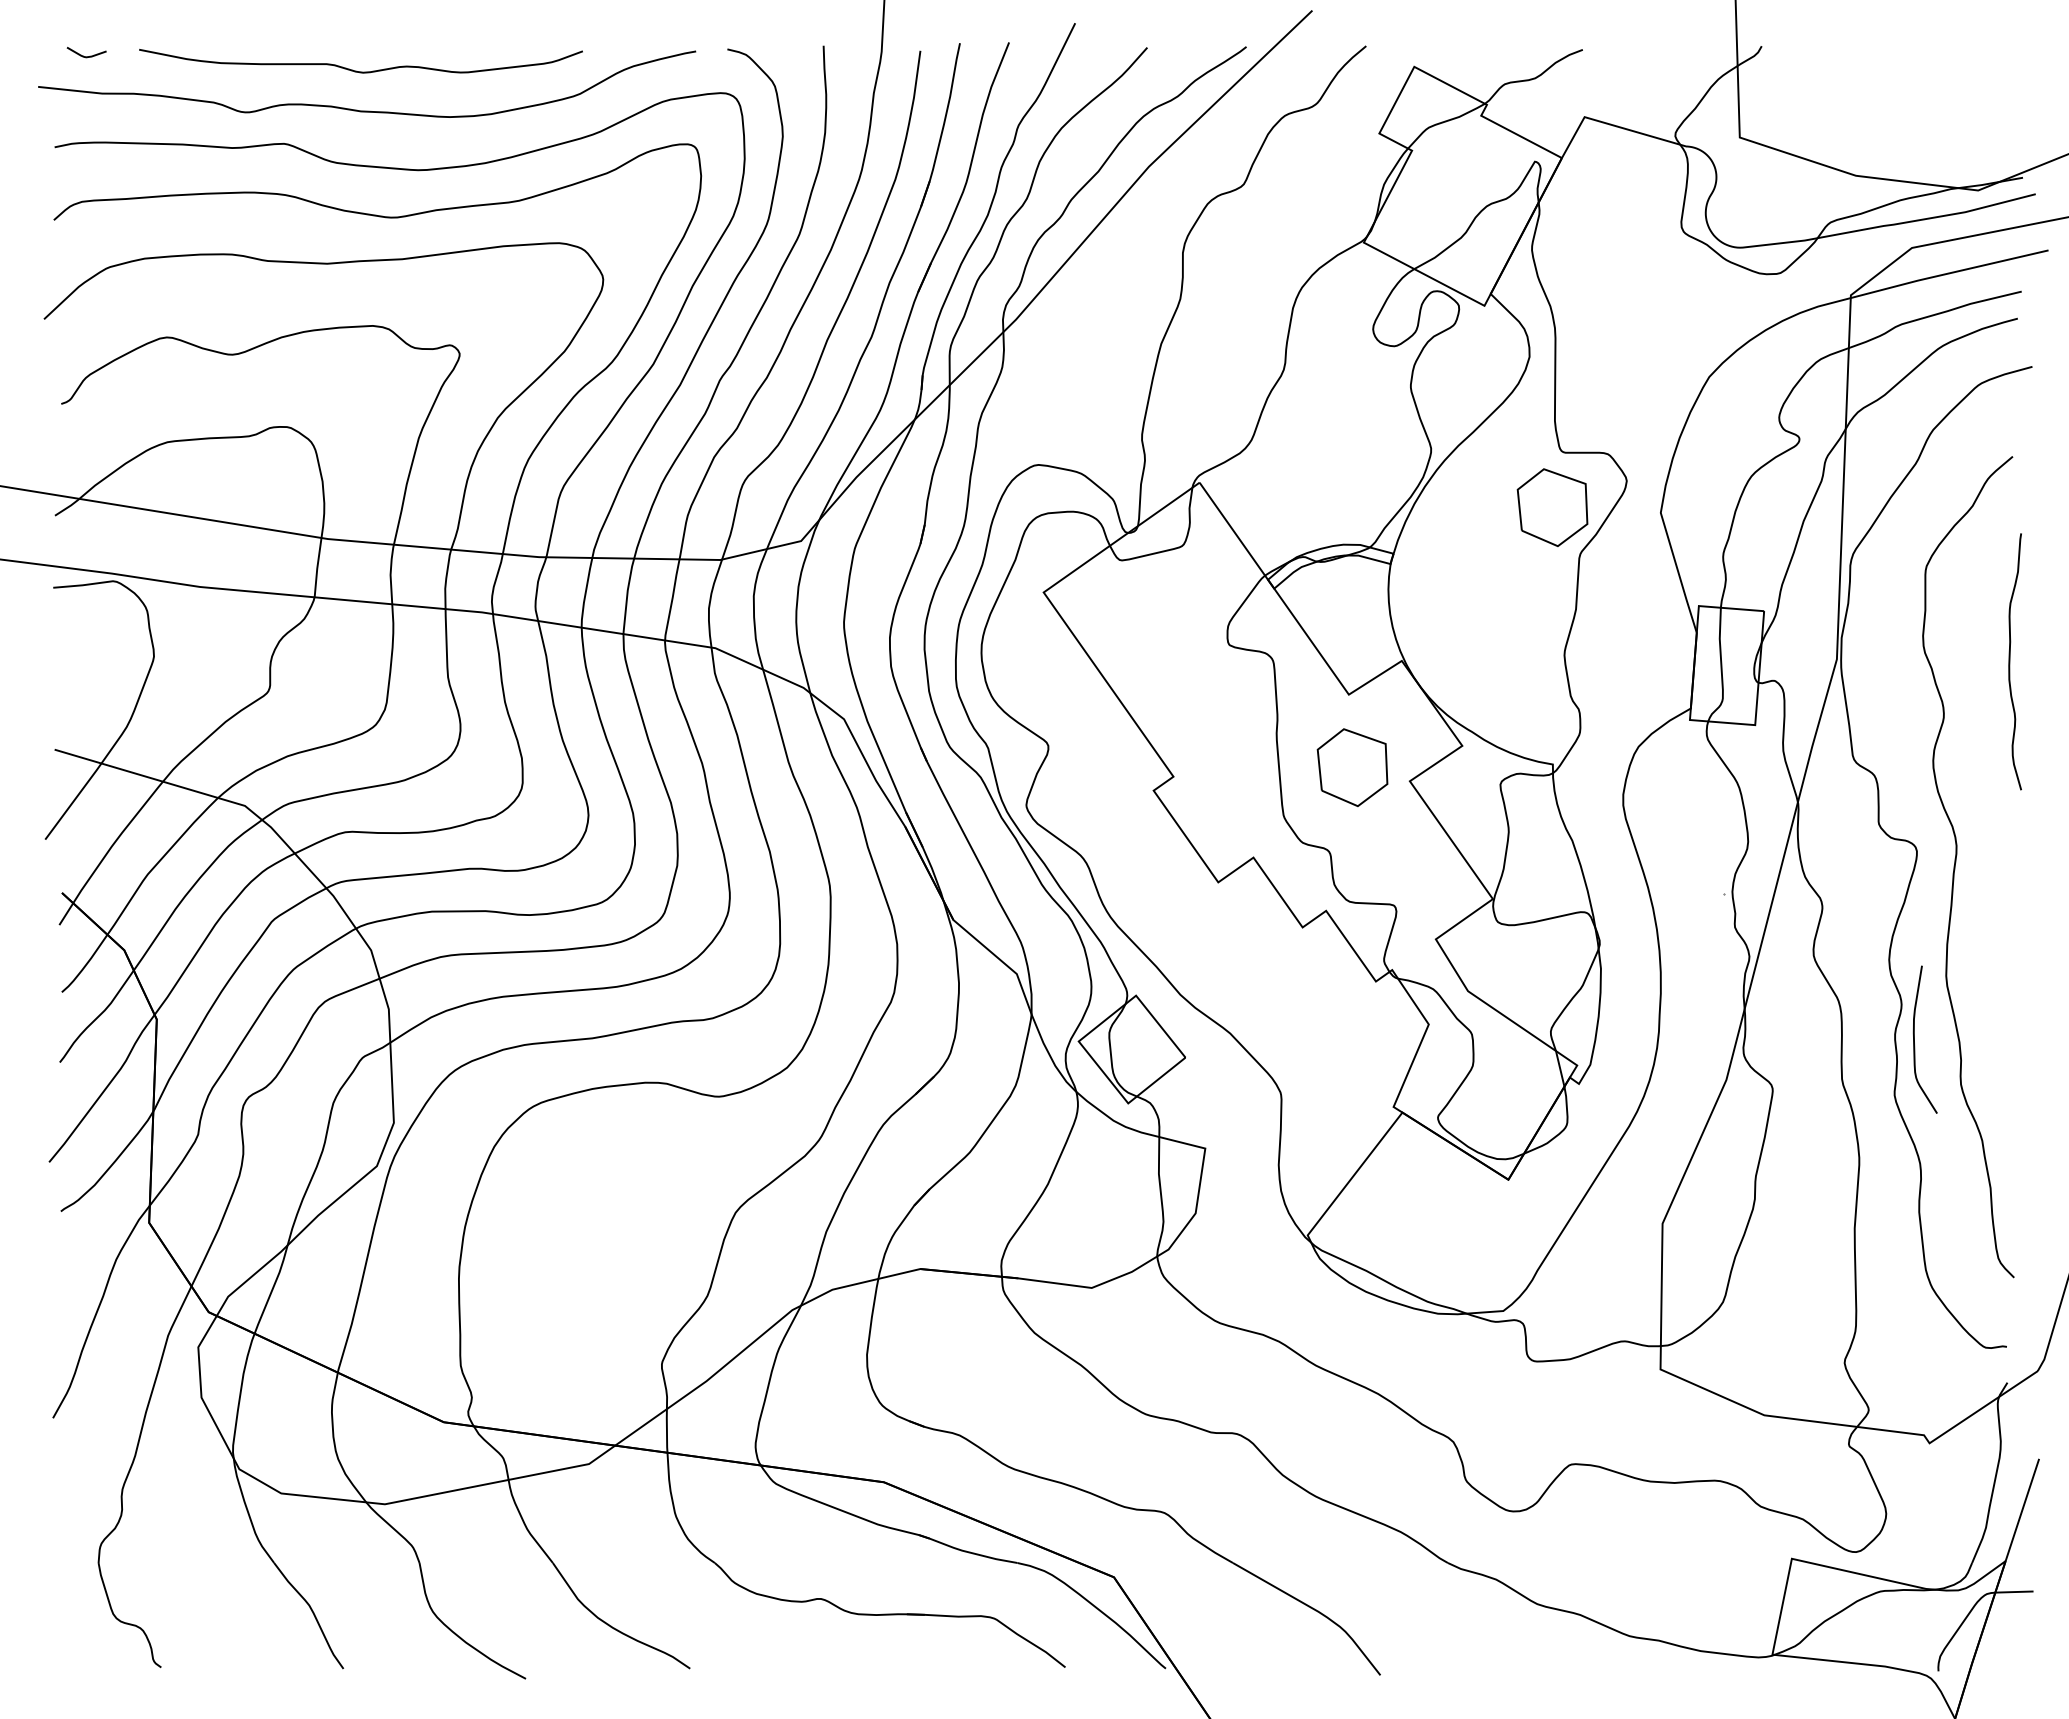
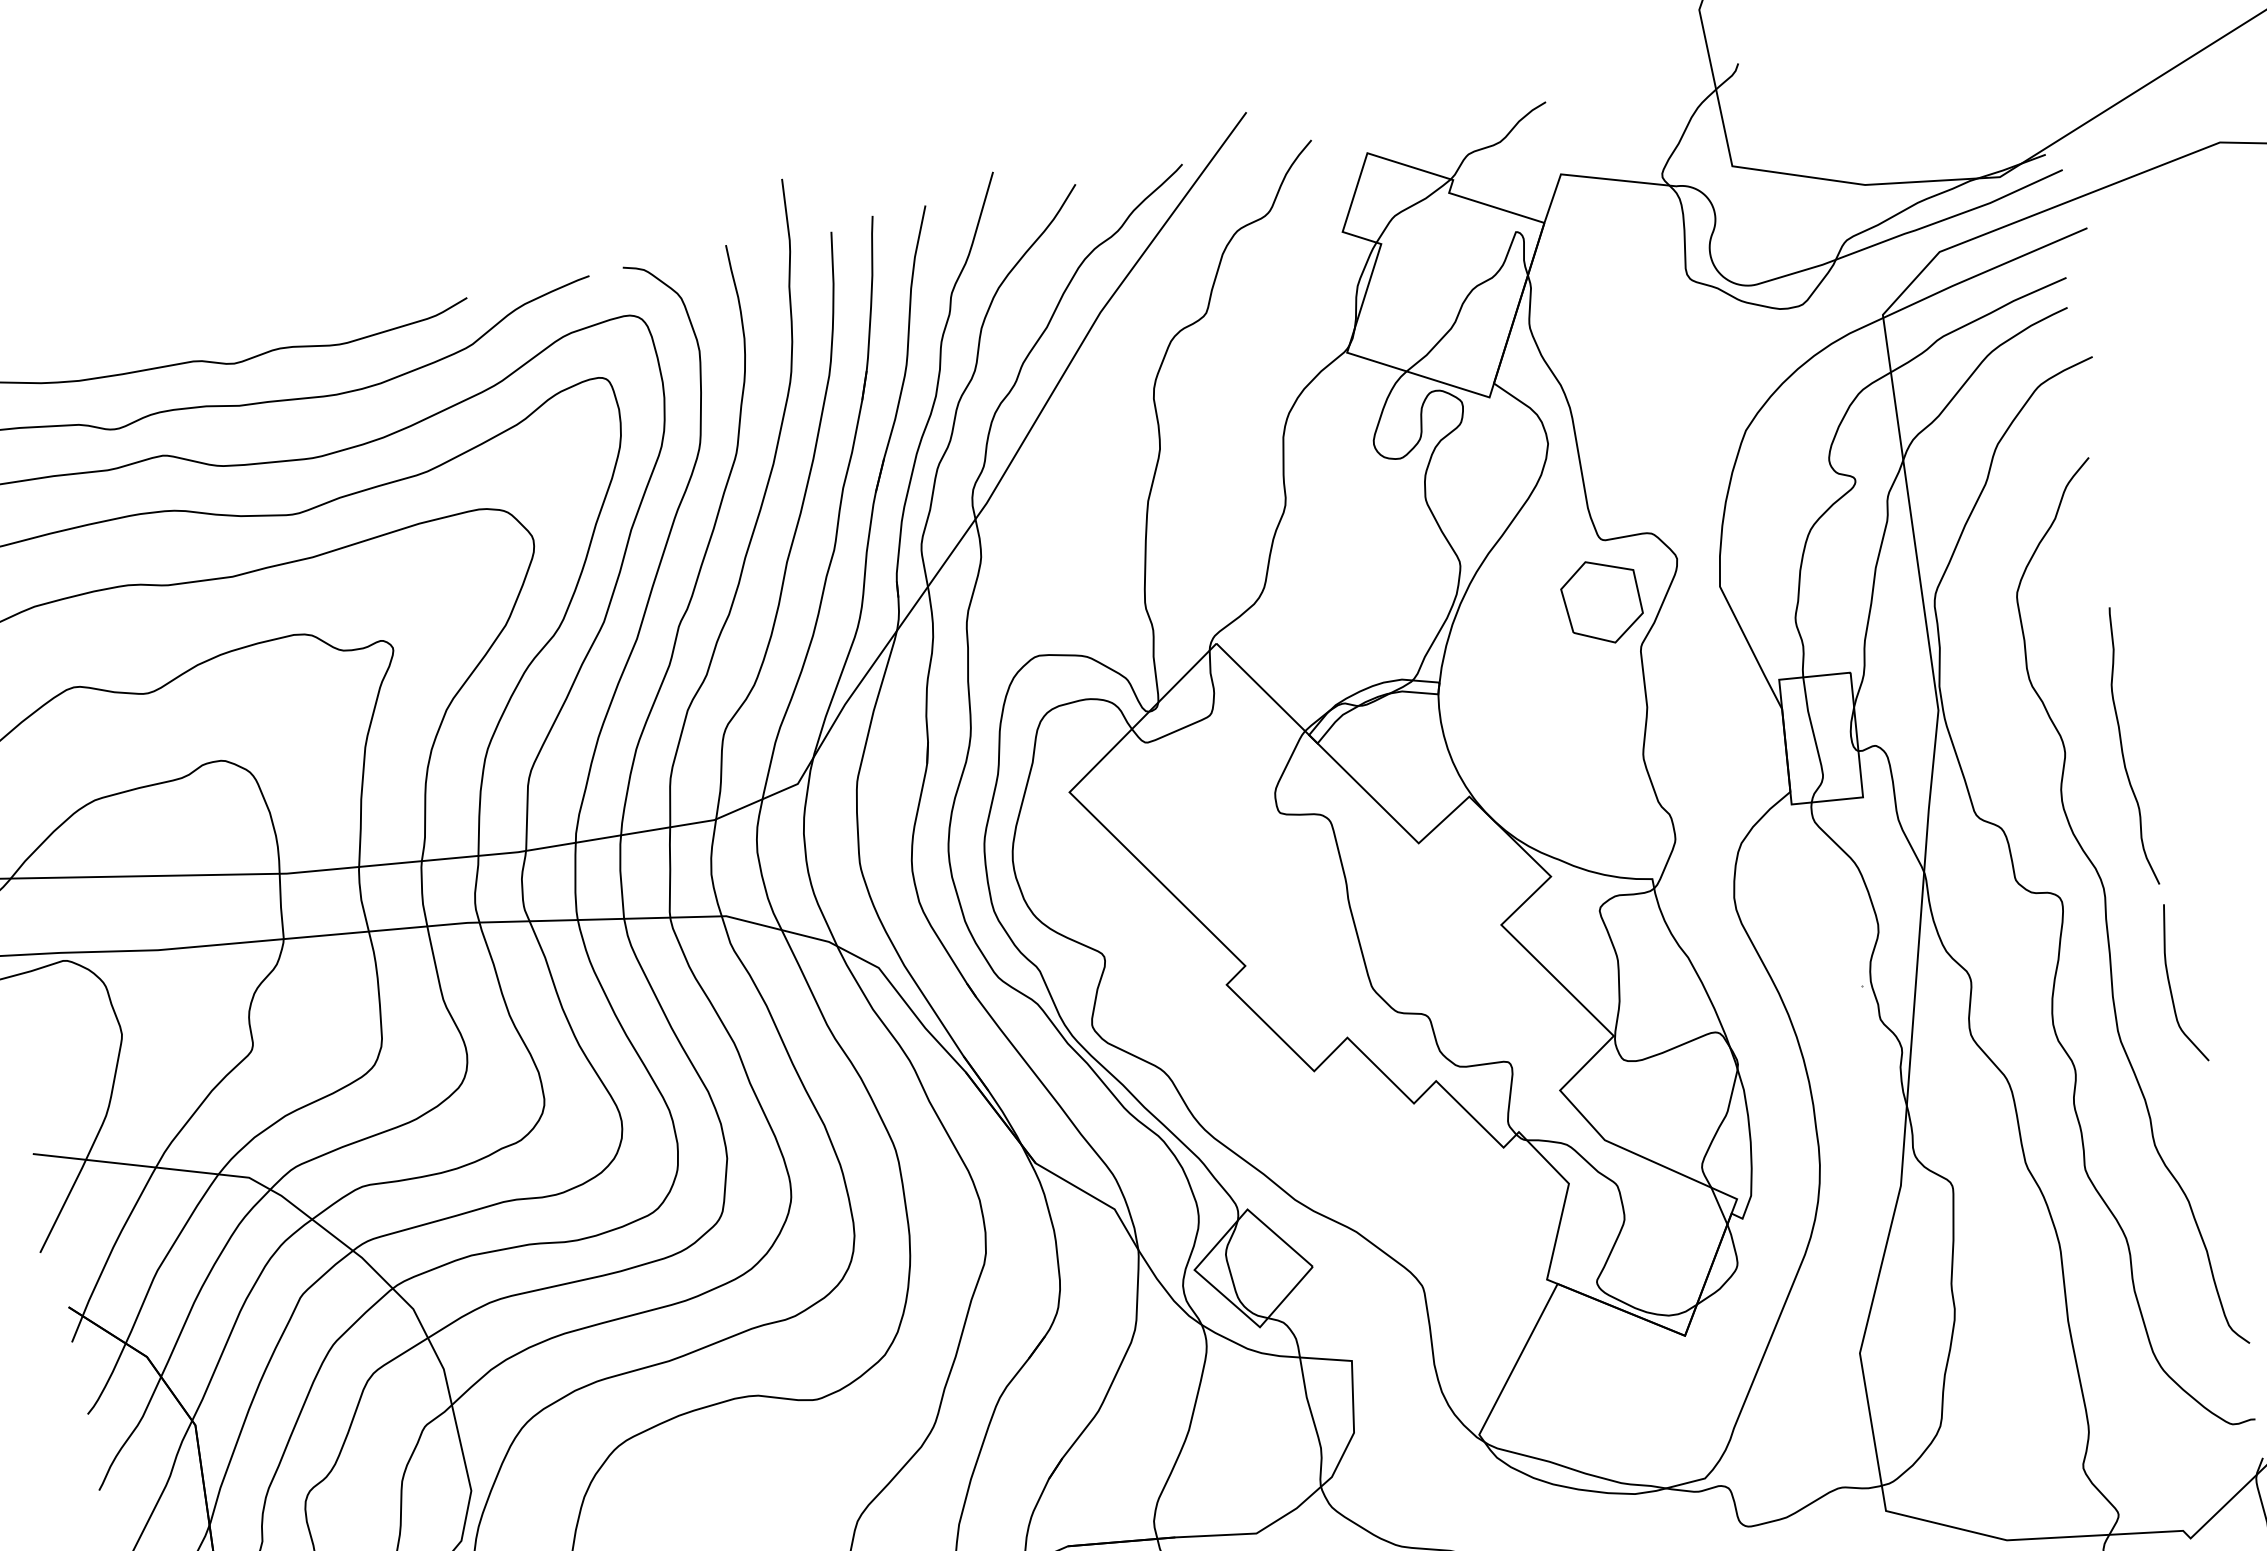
curve: (2010, 661) -> (2122, 747), moved
part: (1352, 767) -> (1436, 921), removed
curve: (1914, 1039) -> (2170, 985), moved

